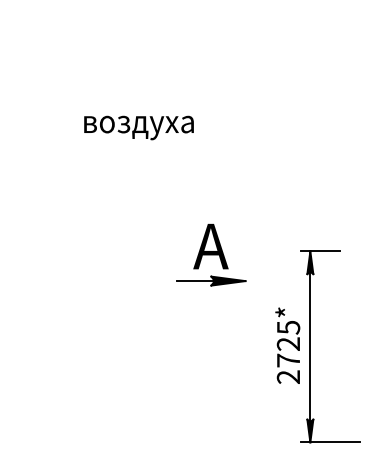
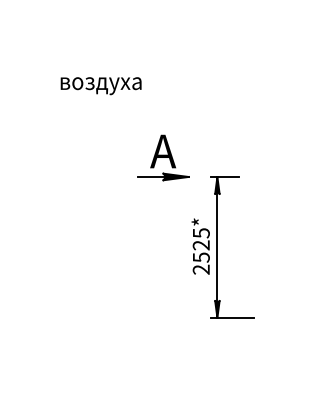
text: (138, 128) -> (100, 86), moved
part: (211, 254) -> (163, 157), moved
text: (288, 360) -> (201, 257), 2725* -> 2525*

